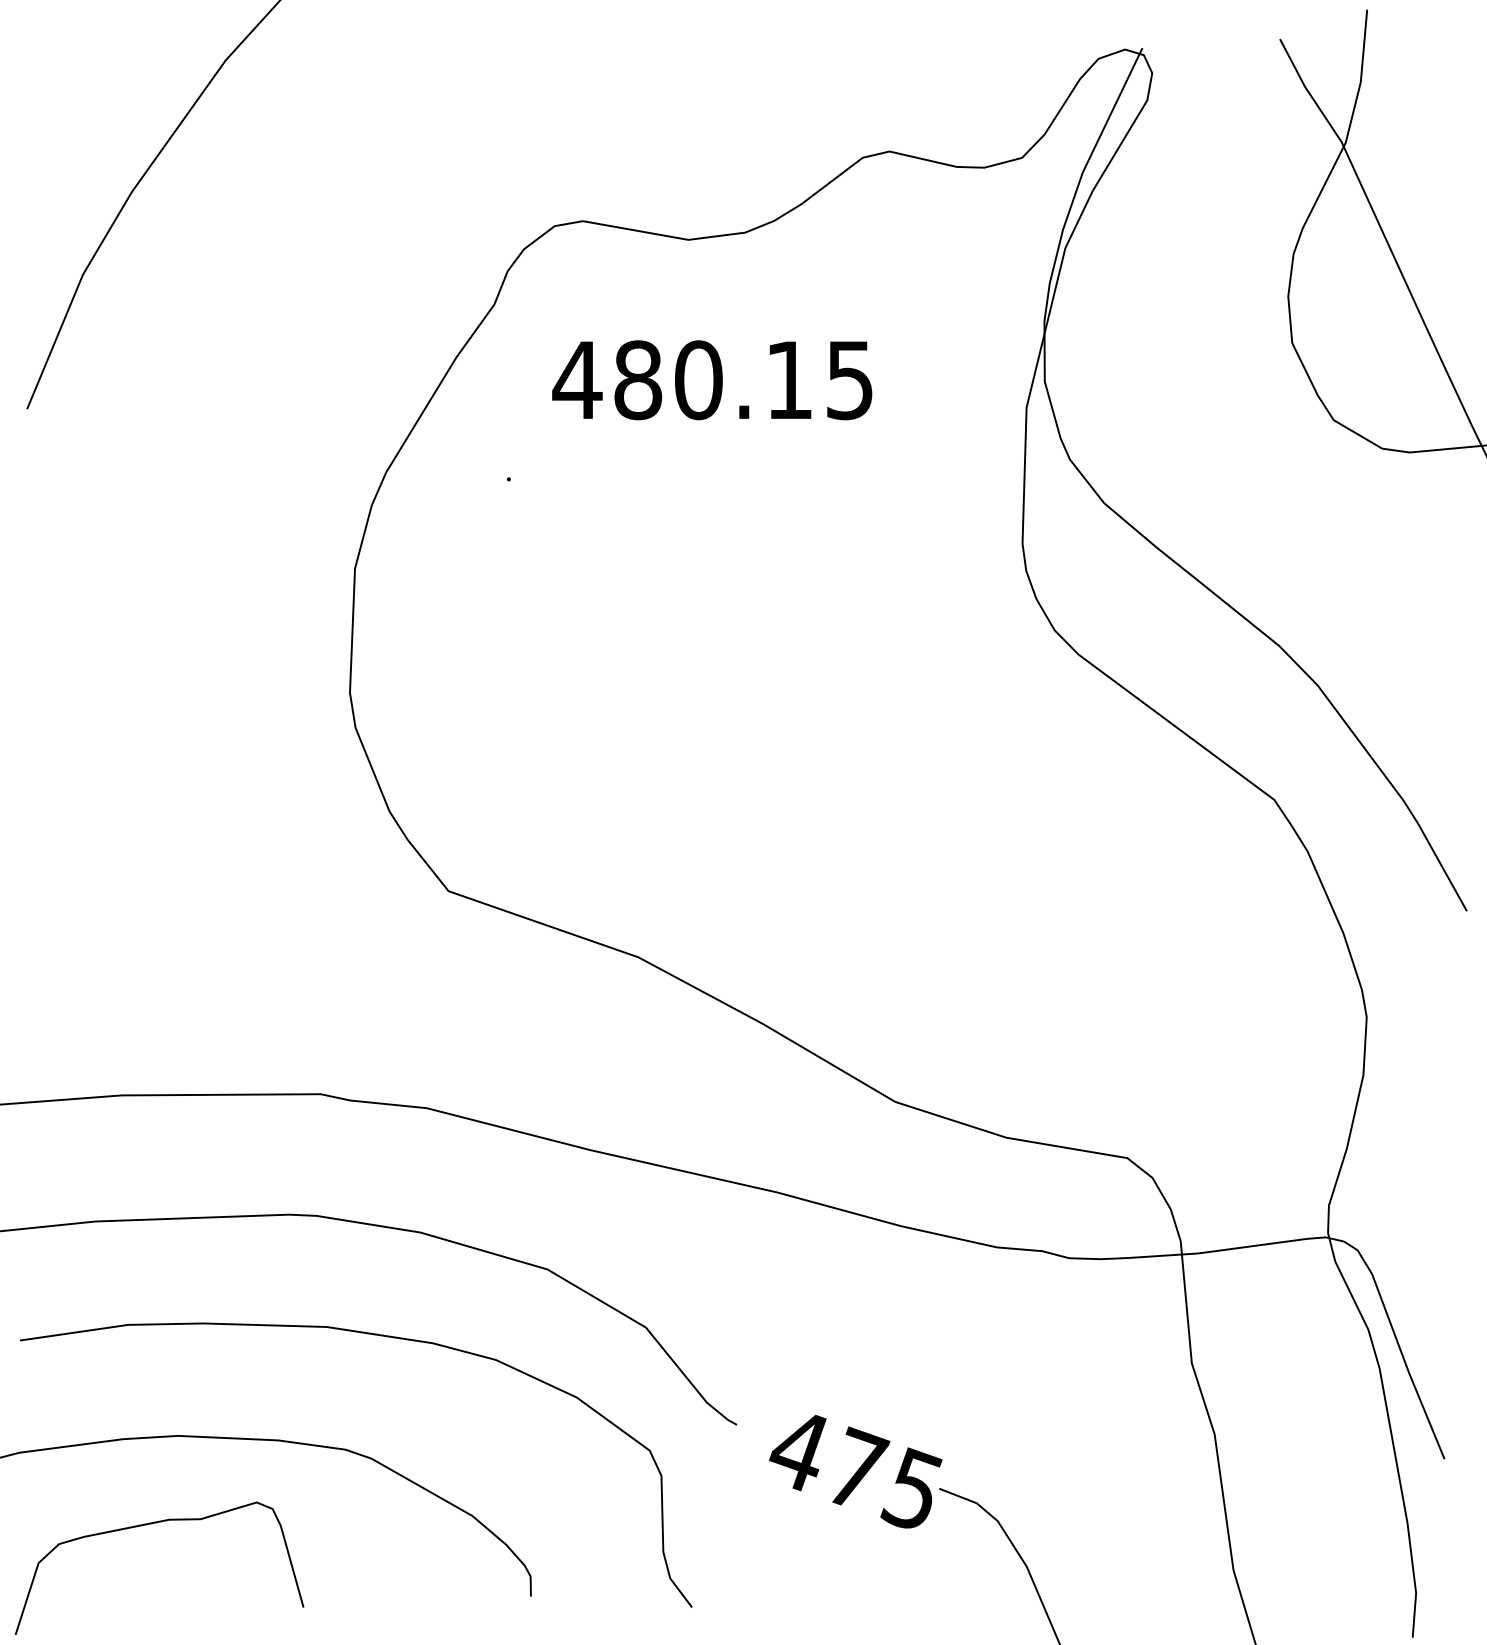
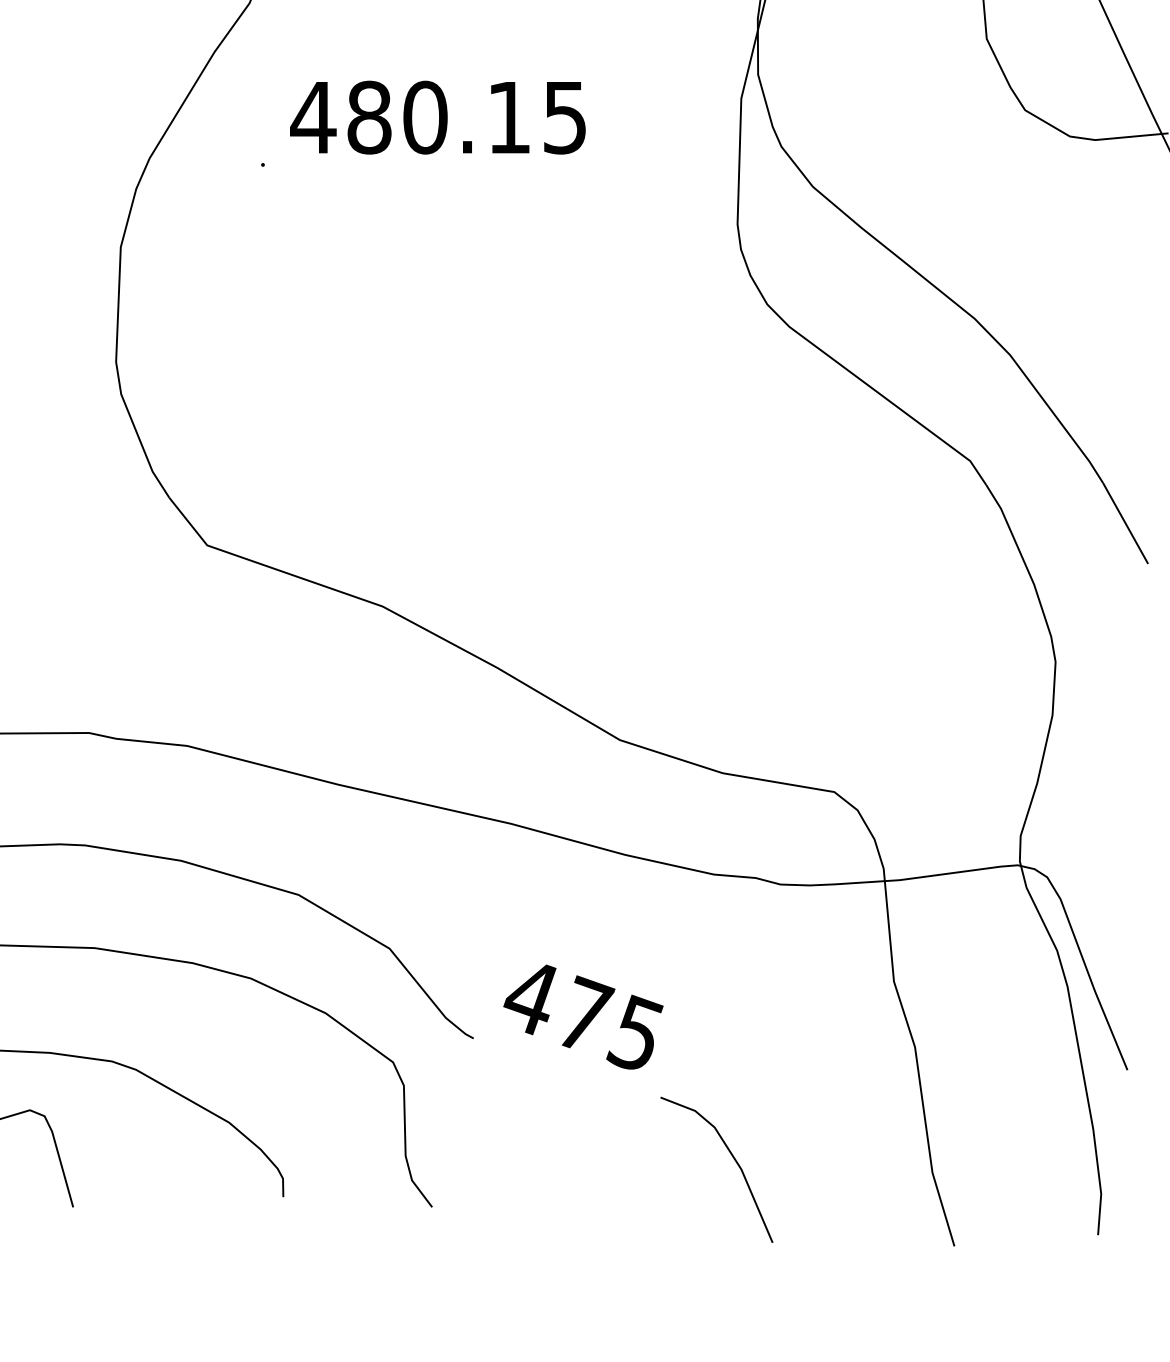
text: (712, 380) -> (438, 117), moved
text: (855, 1471) -> (583, 1016), moved

